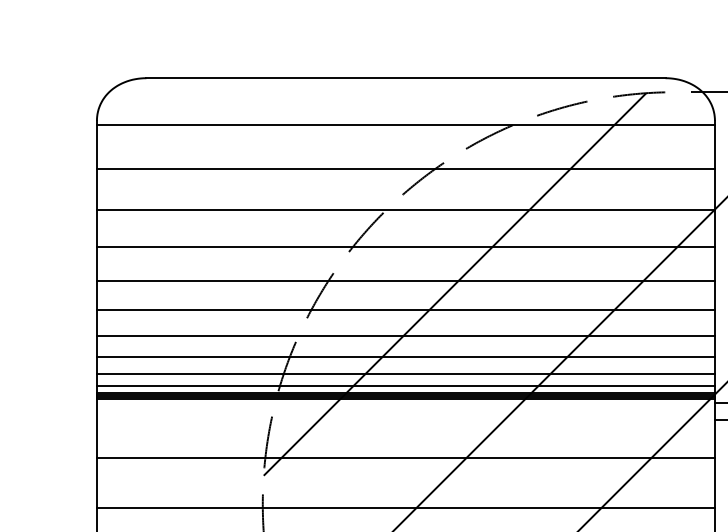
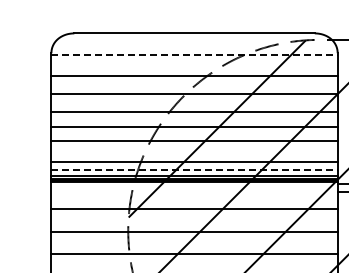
line: (407, 125) -> (195, 55), solid -> dashed
line: (405, 335) -> (194, 152), removed
line: (407, 374) -> (195, 170), solid -> dashed

